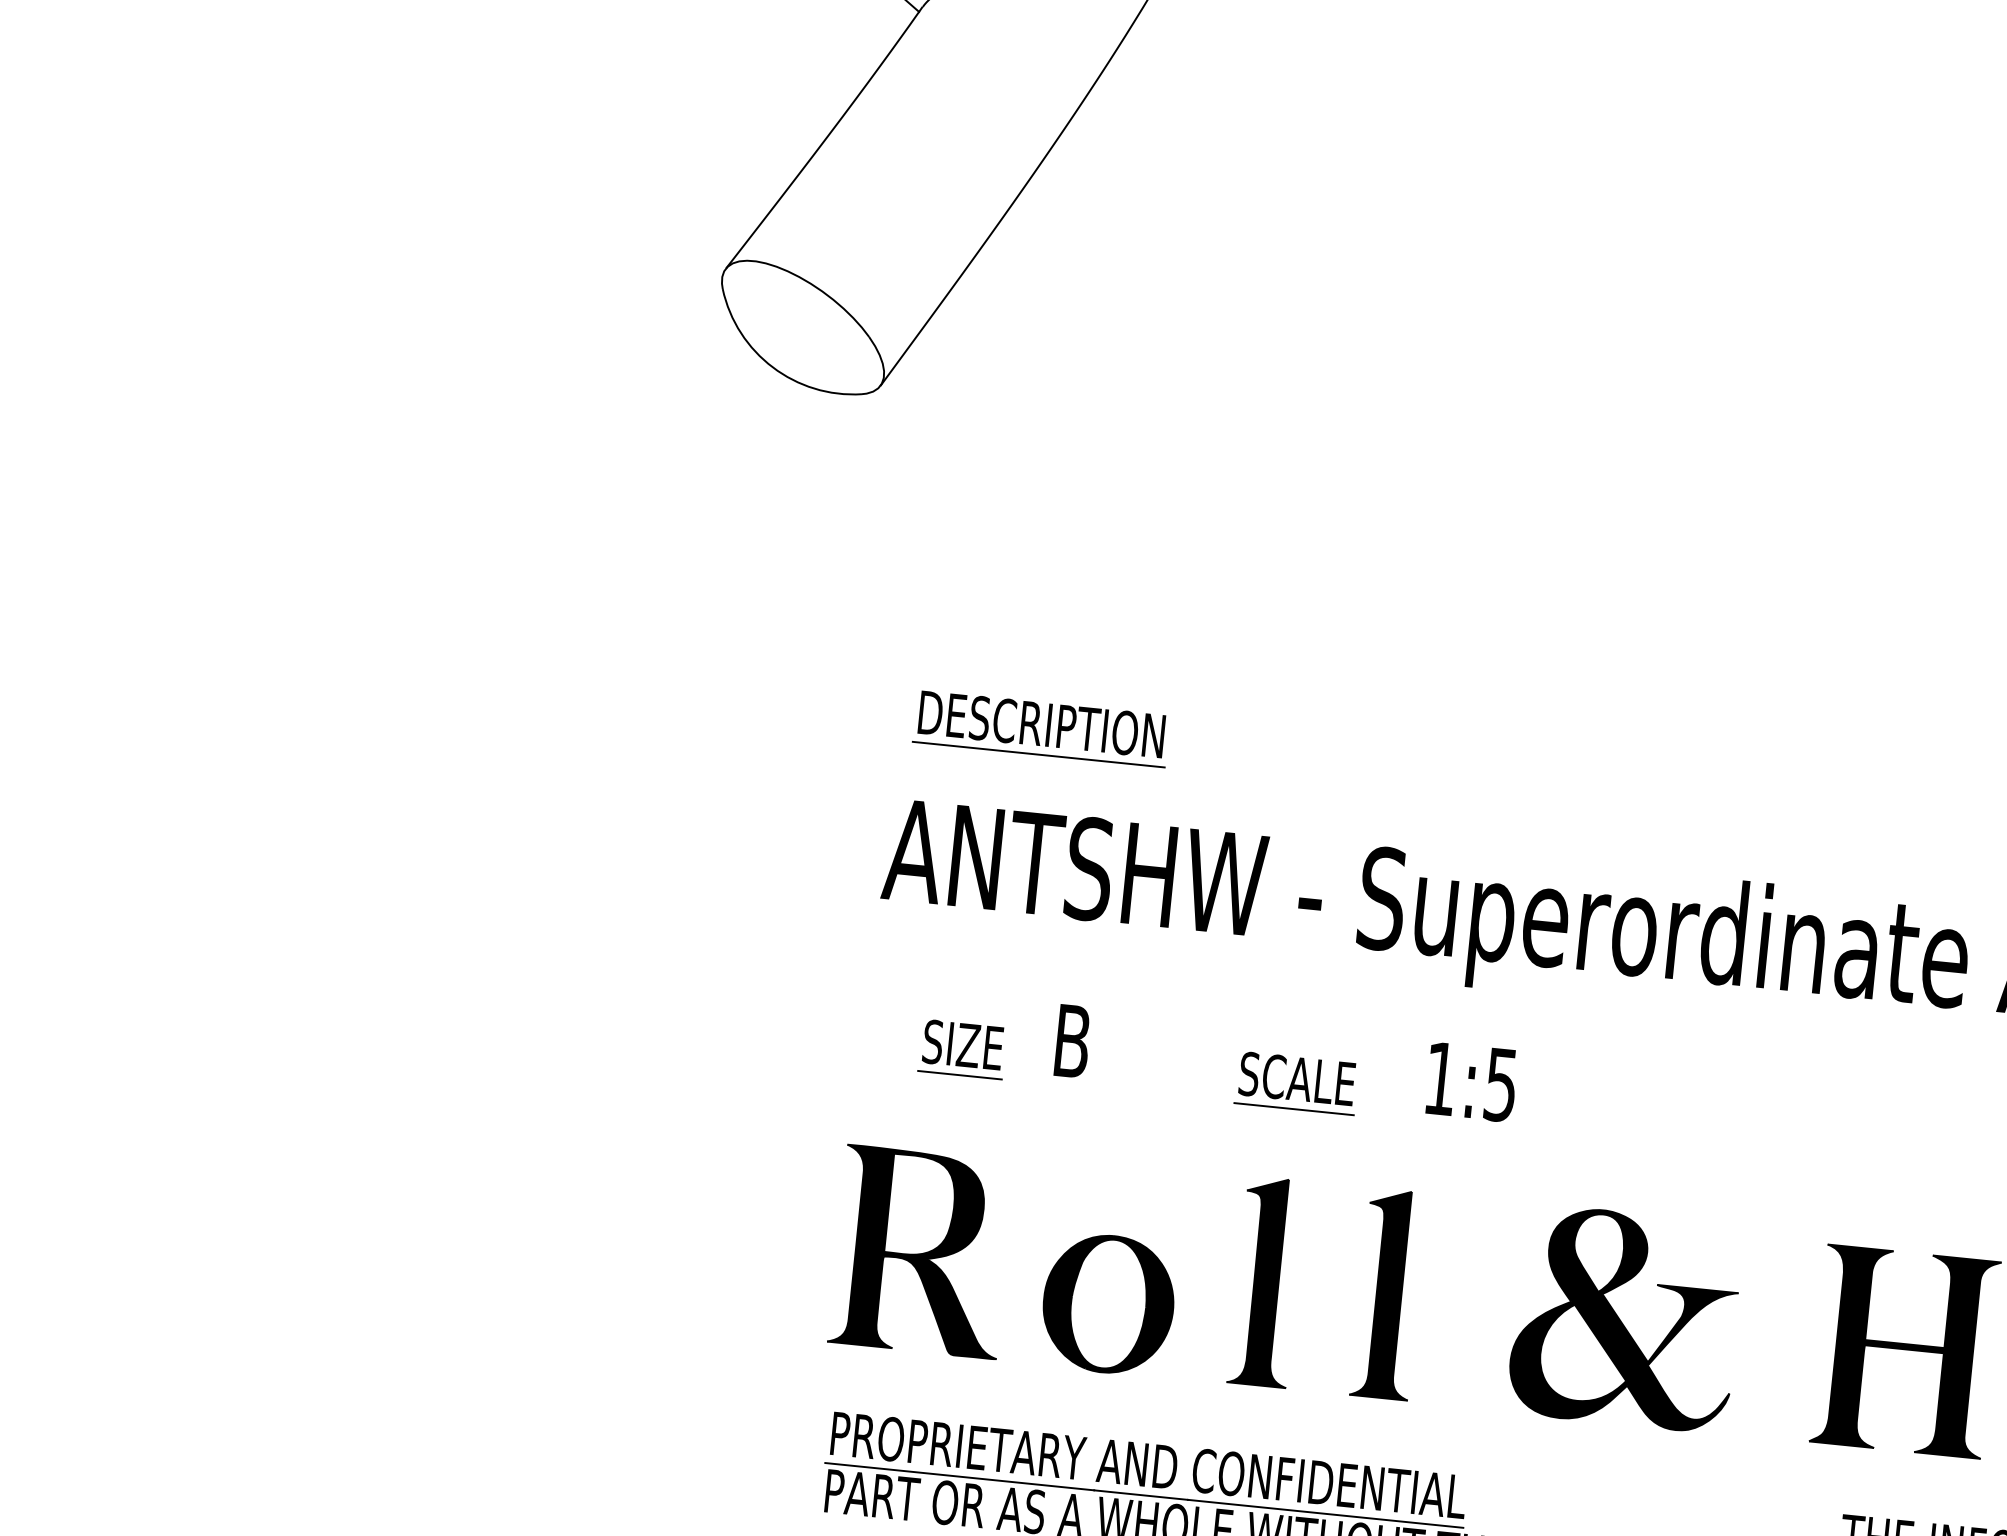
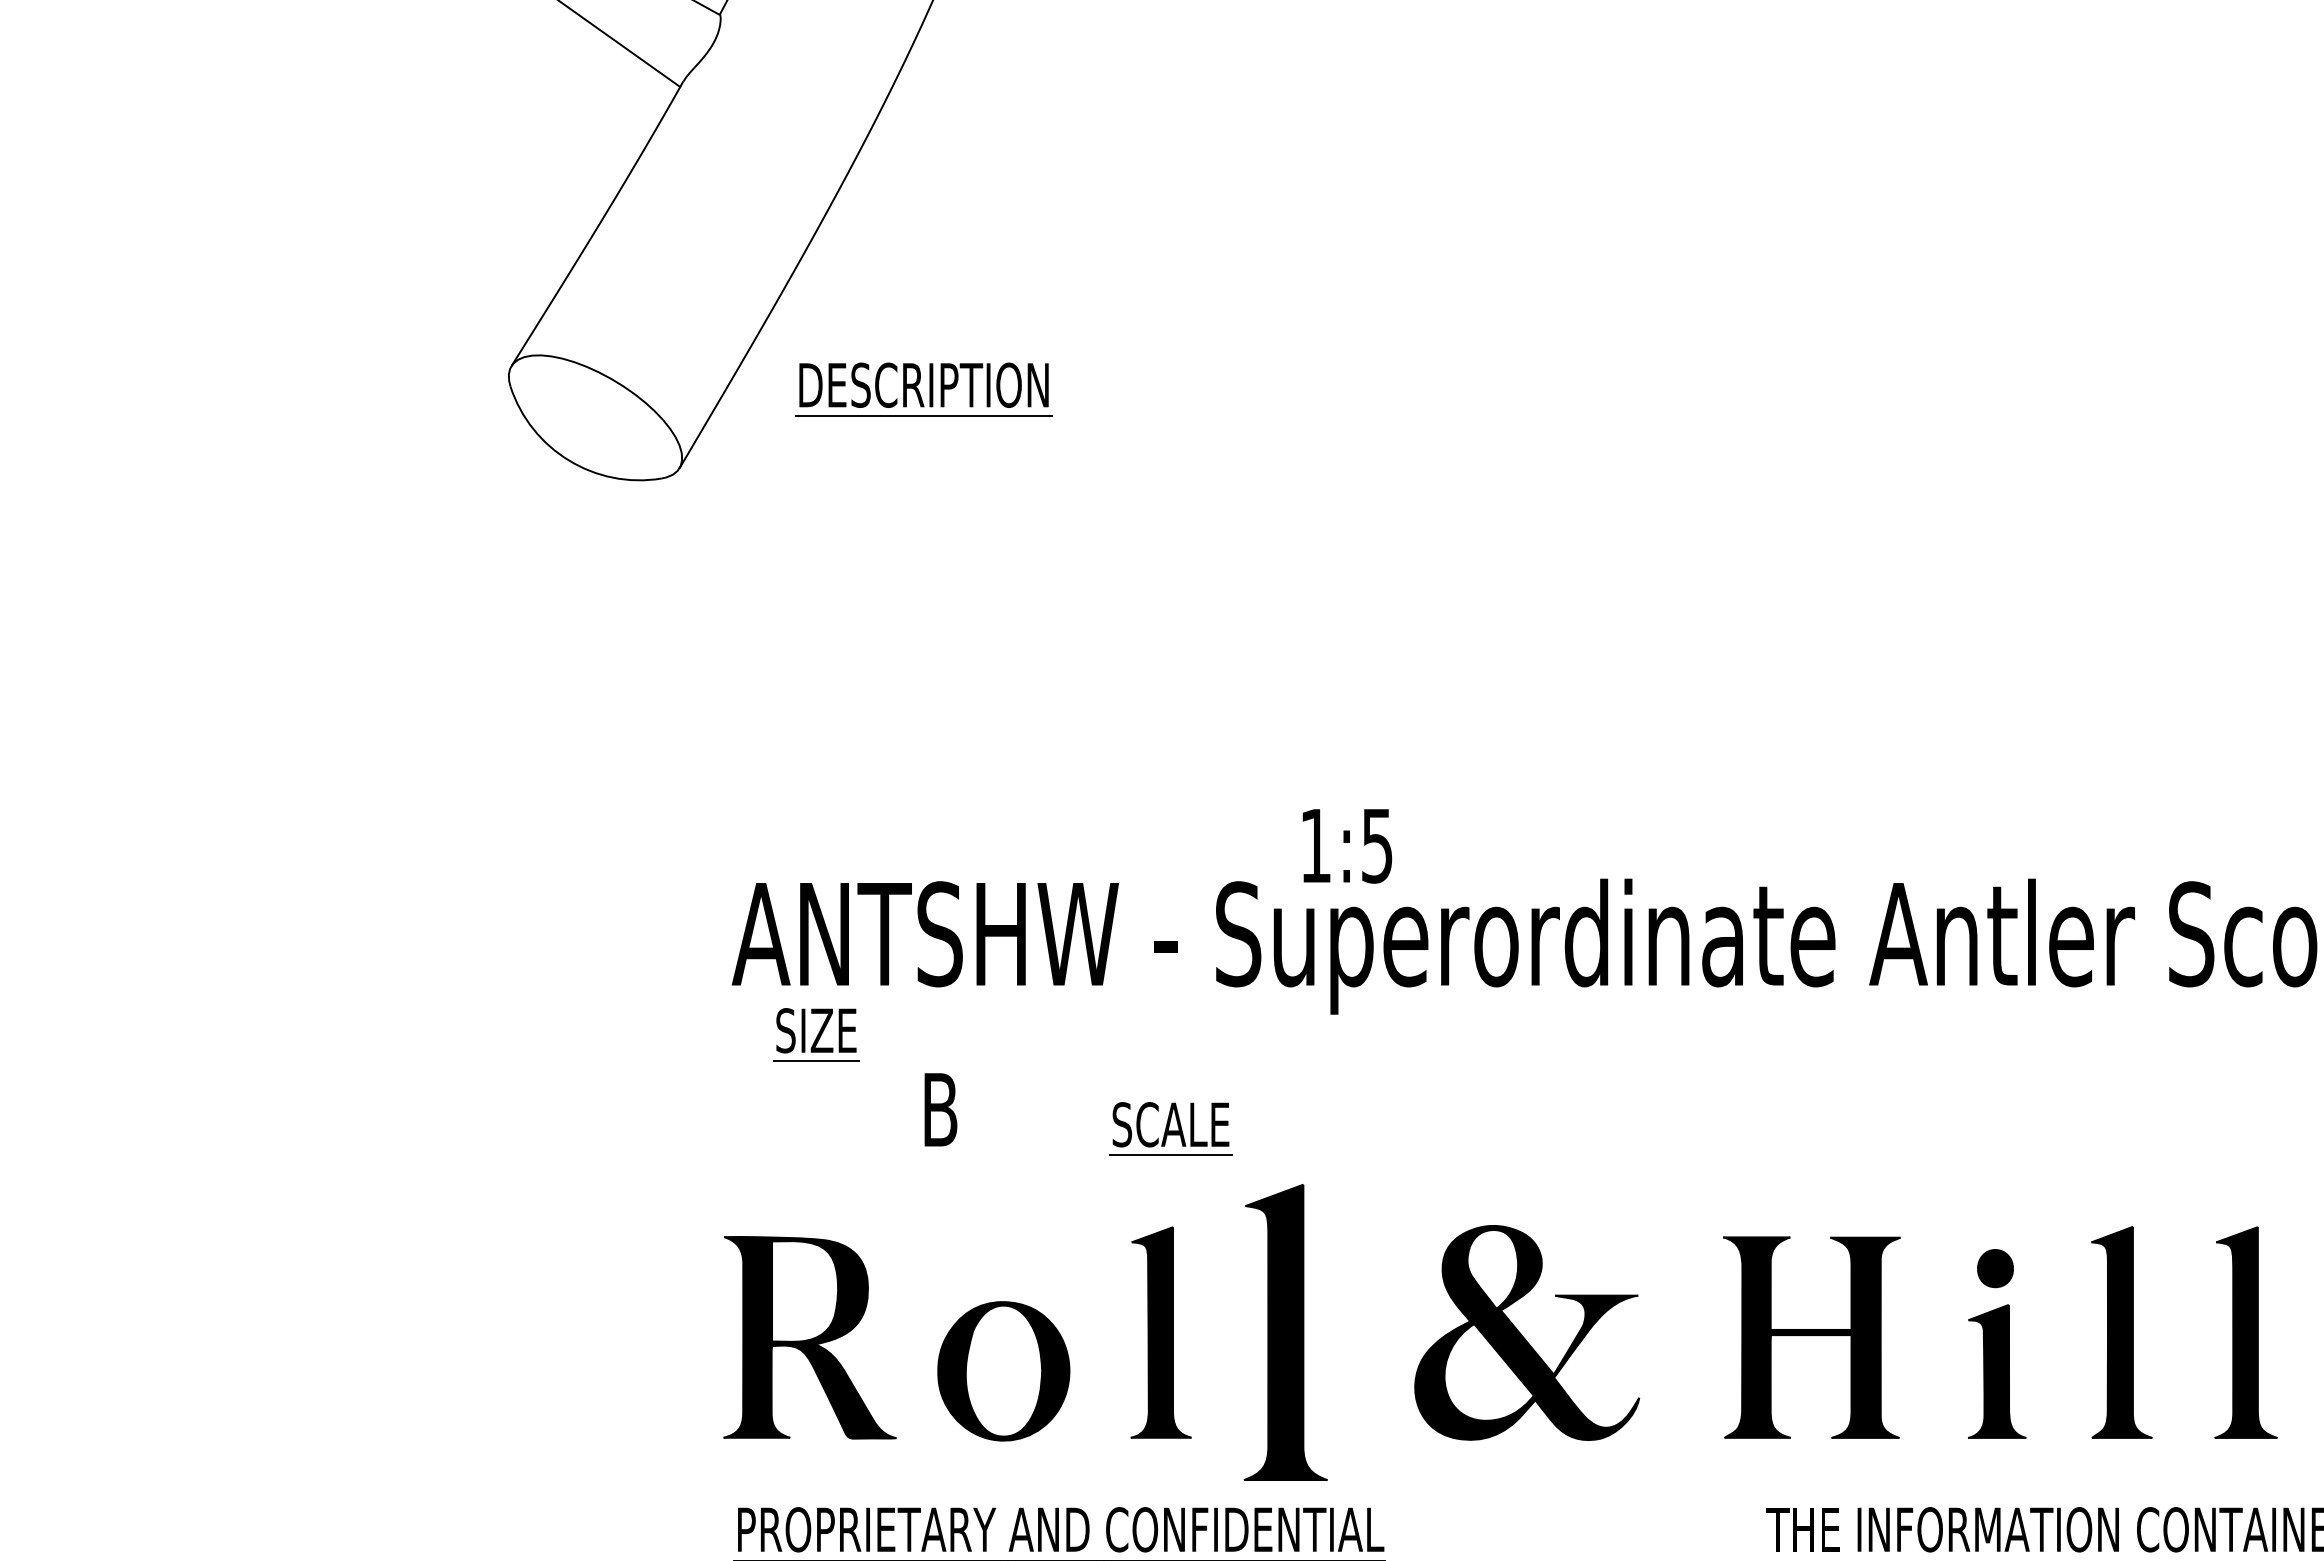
part: (1040, 728) -> (923, 389), moved
part: (962, 1048) -> (816, 1034), moved
text: (1471, 1082) -> (1347, 846), moved
part: (1388, 1294) -> (1285, 1332), size x1.4

